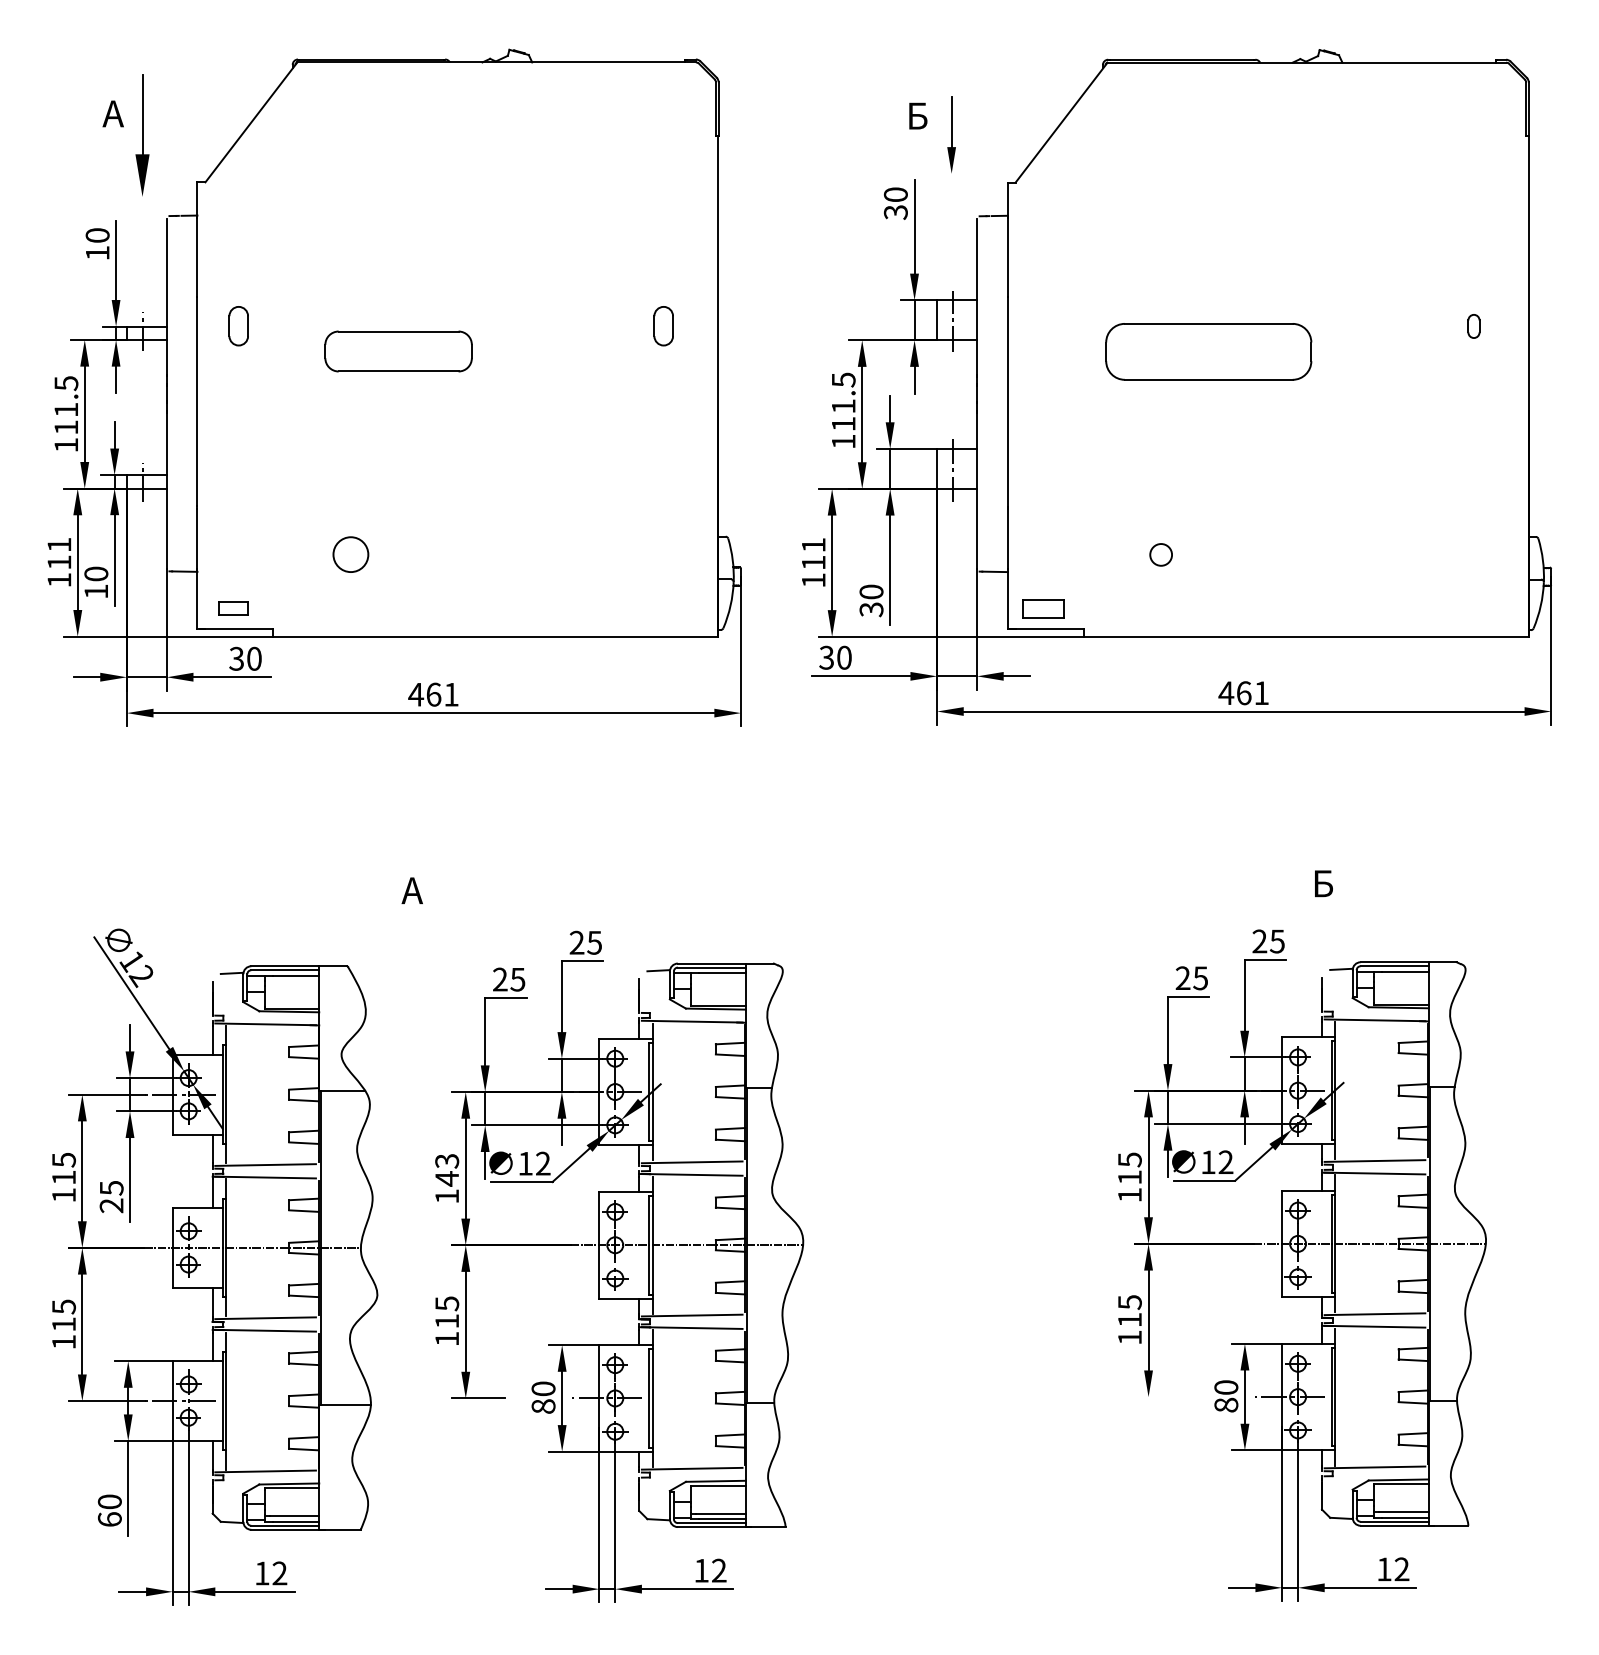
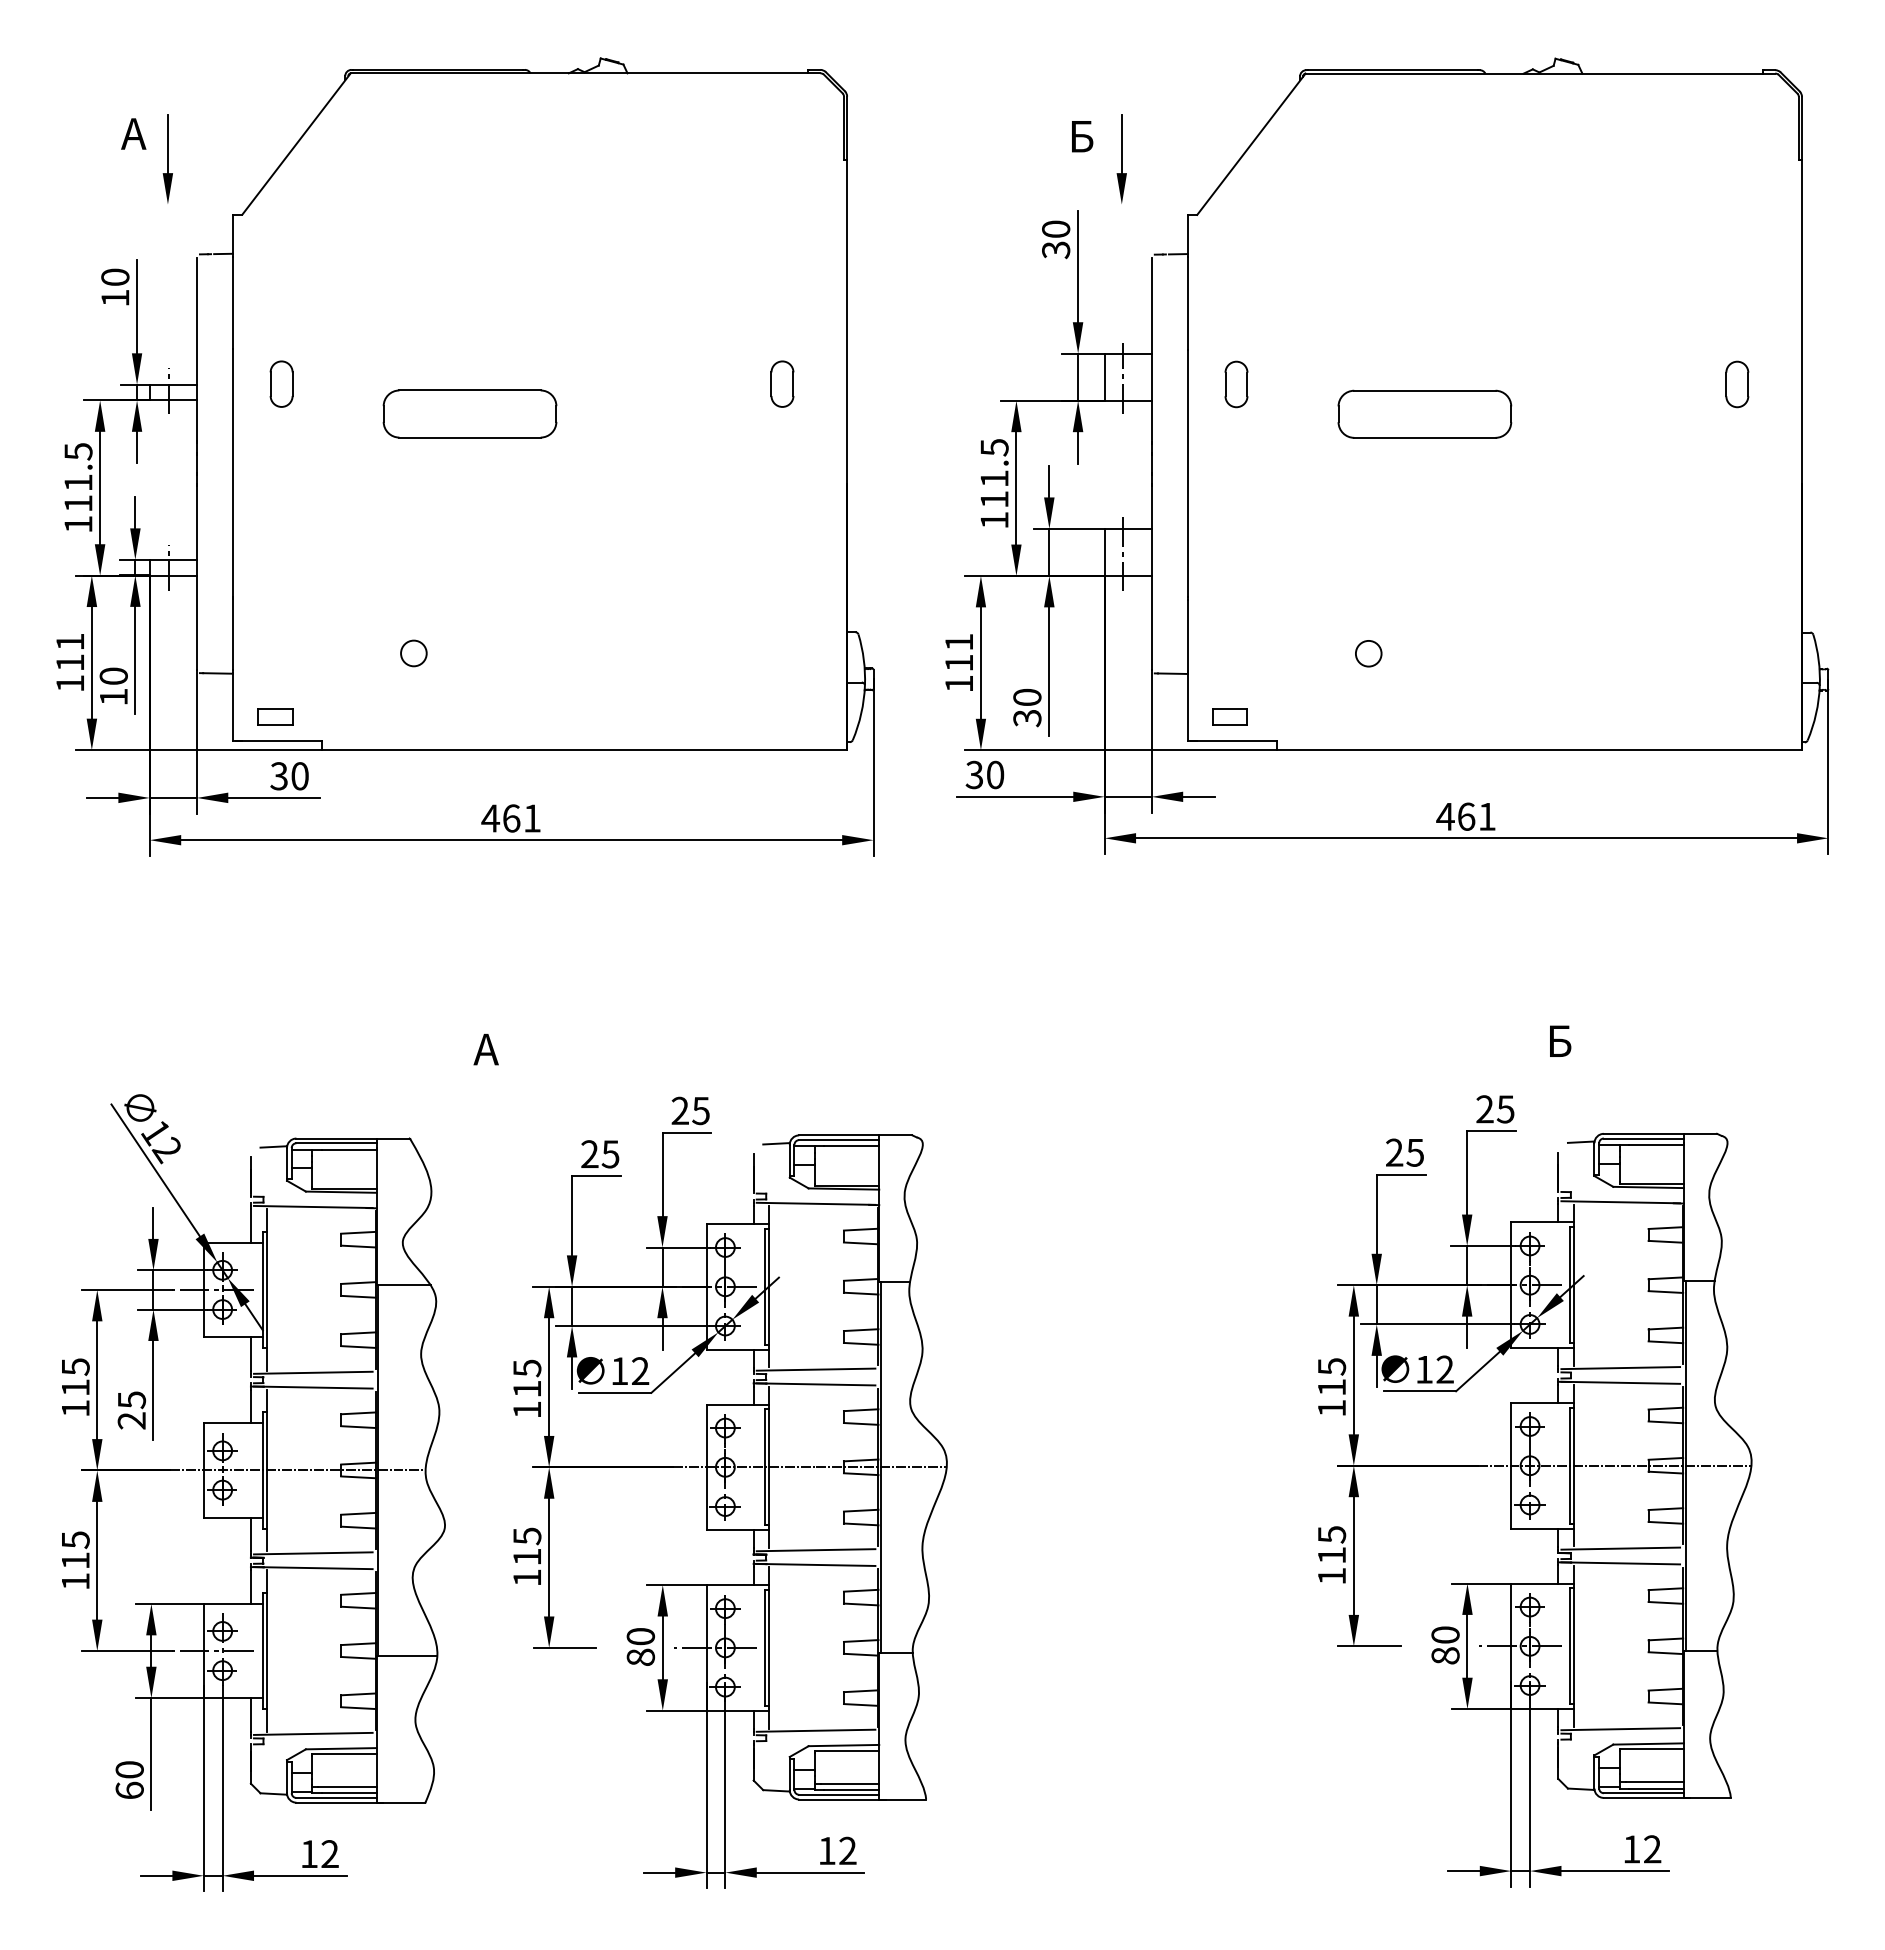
part: (141, 134) -> (167, 158), size x0.62
part: (1048, 326) -> (1236, 384), added
part: (1474, 326) -> (1737, 384), size x1.67
part: (1208, 351) -> (1424, 413), size x0.71
circle: (350, 554) -> (413, 653), size x0.62
part: (1043, 608) -> (1229, 716), size x0.71
text: (446, 1169) -> (526, 1378), 143 -> 115
line: (1161, 1397) -> (1369, 1646), added

